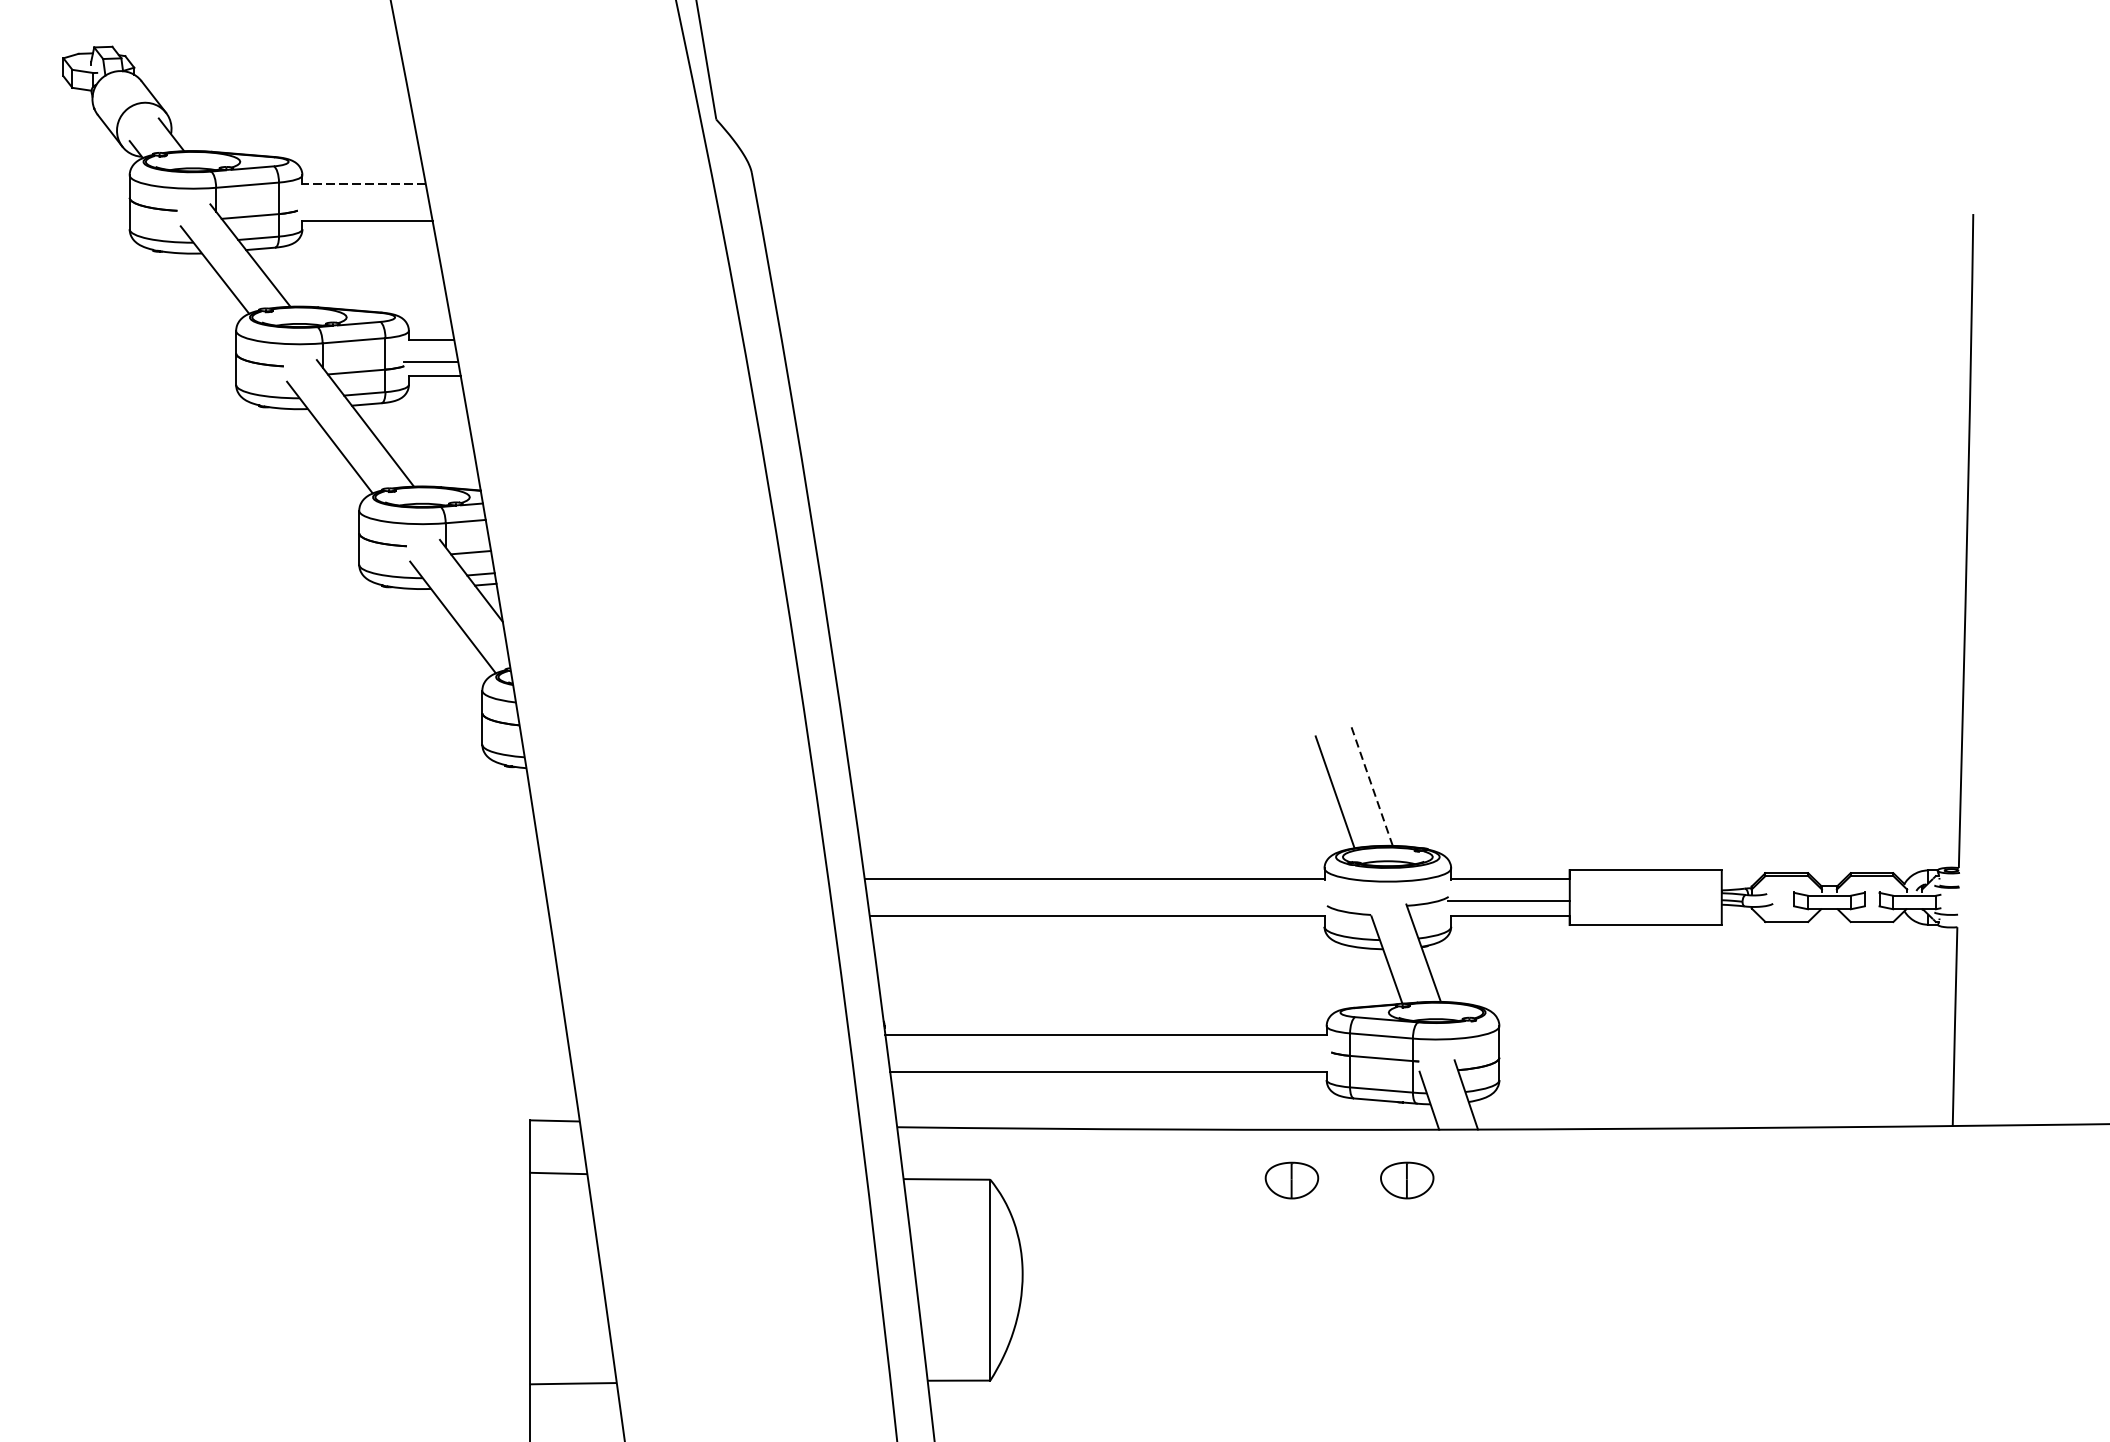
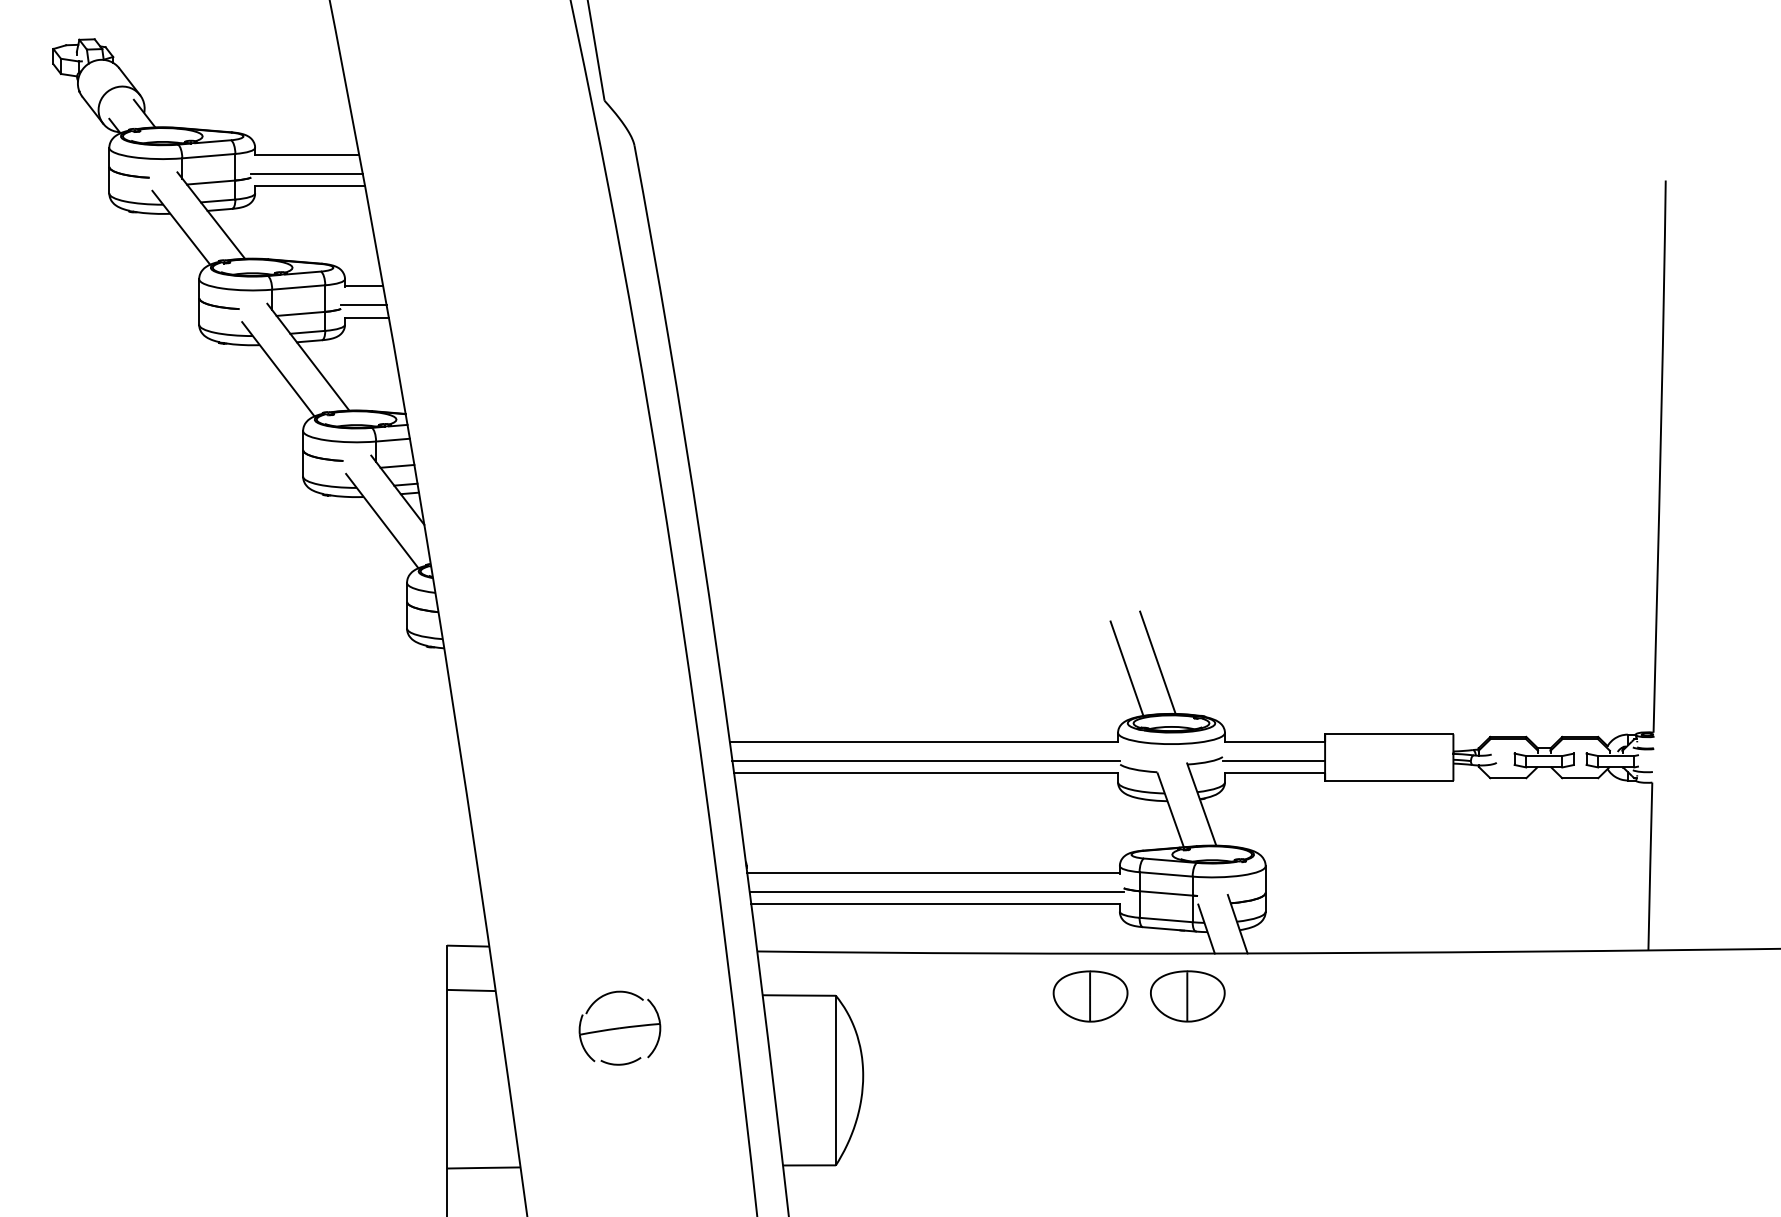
line: (363, 184) -> (306, 155), dashed -> solid
line: (363, 205) -> (306, 173), added
line: (1371, 784) -> (1157, 662), dashed -> solid
line: (1097, 901) -> (926, 760), added
line: (1109, 1057) -> (936, 892), added
part: (1291, 1180) -> (1090, 996), size x1.67
part: (1406, 1180) -> (1187, 996), size x1.67
part: (734, 1217) -> (619, 1027), added

